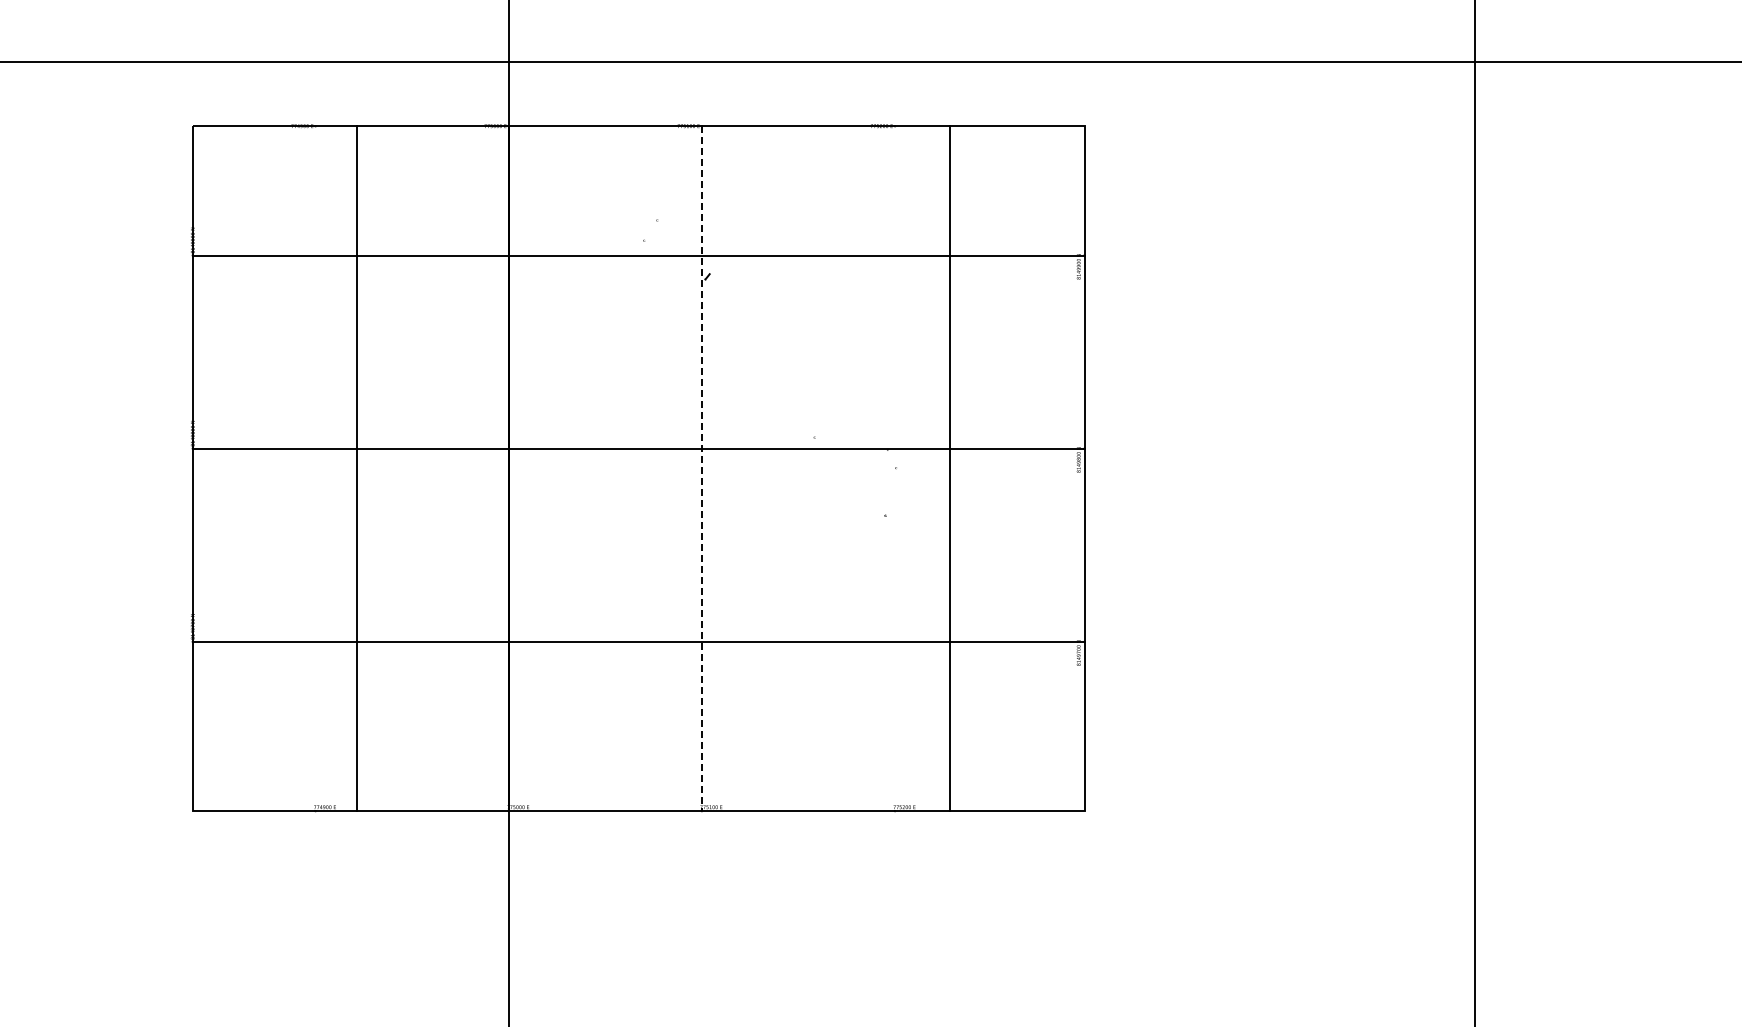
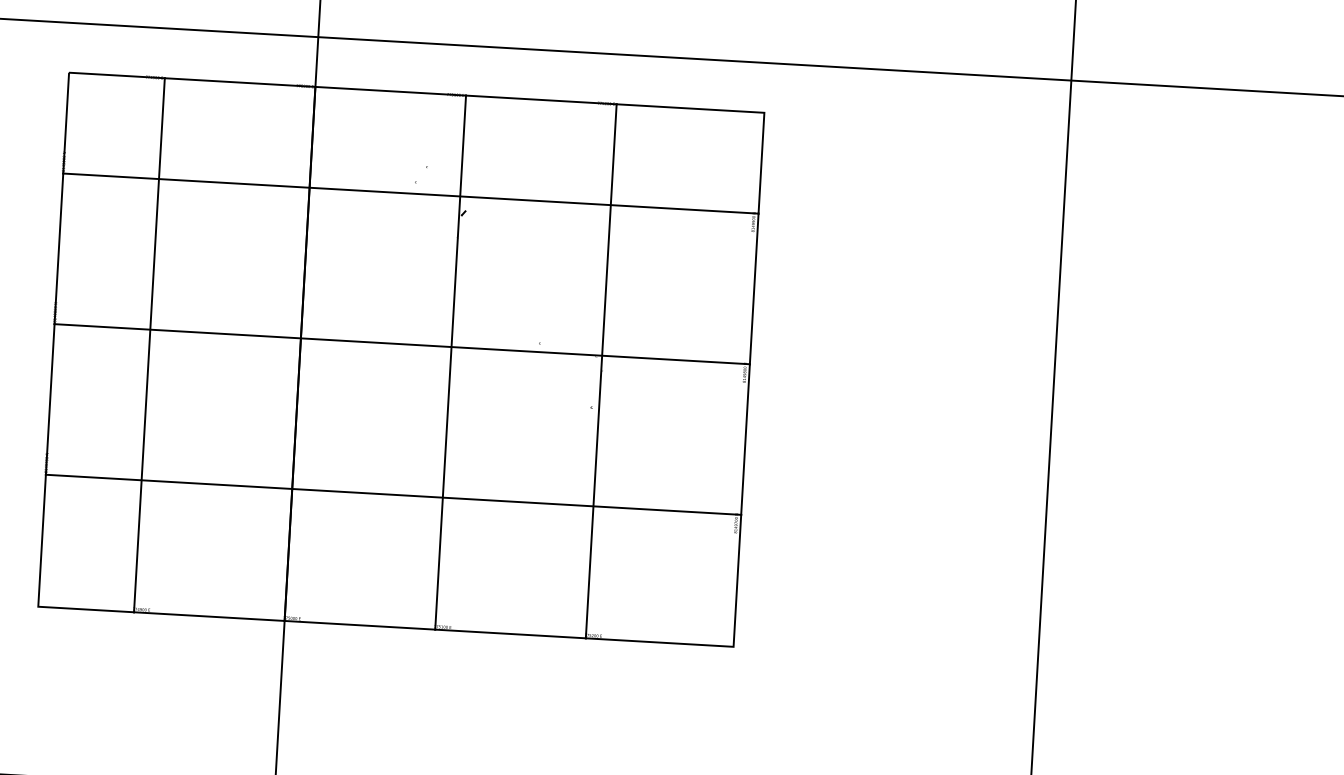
line: (356, 468) -> (149, 345), moved
line: (950, 468) -> (601, 371), moved
line: (701, 469) -> (450, 363), dashed -> solid

